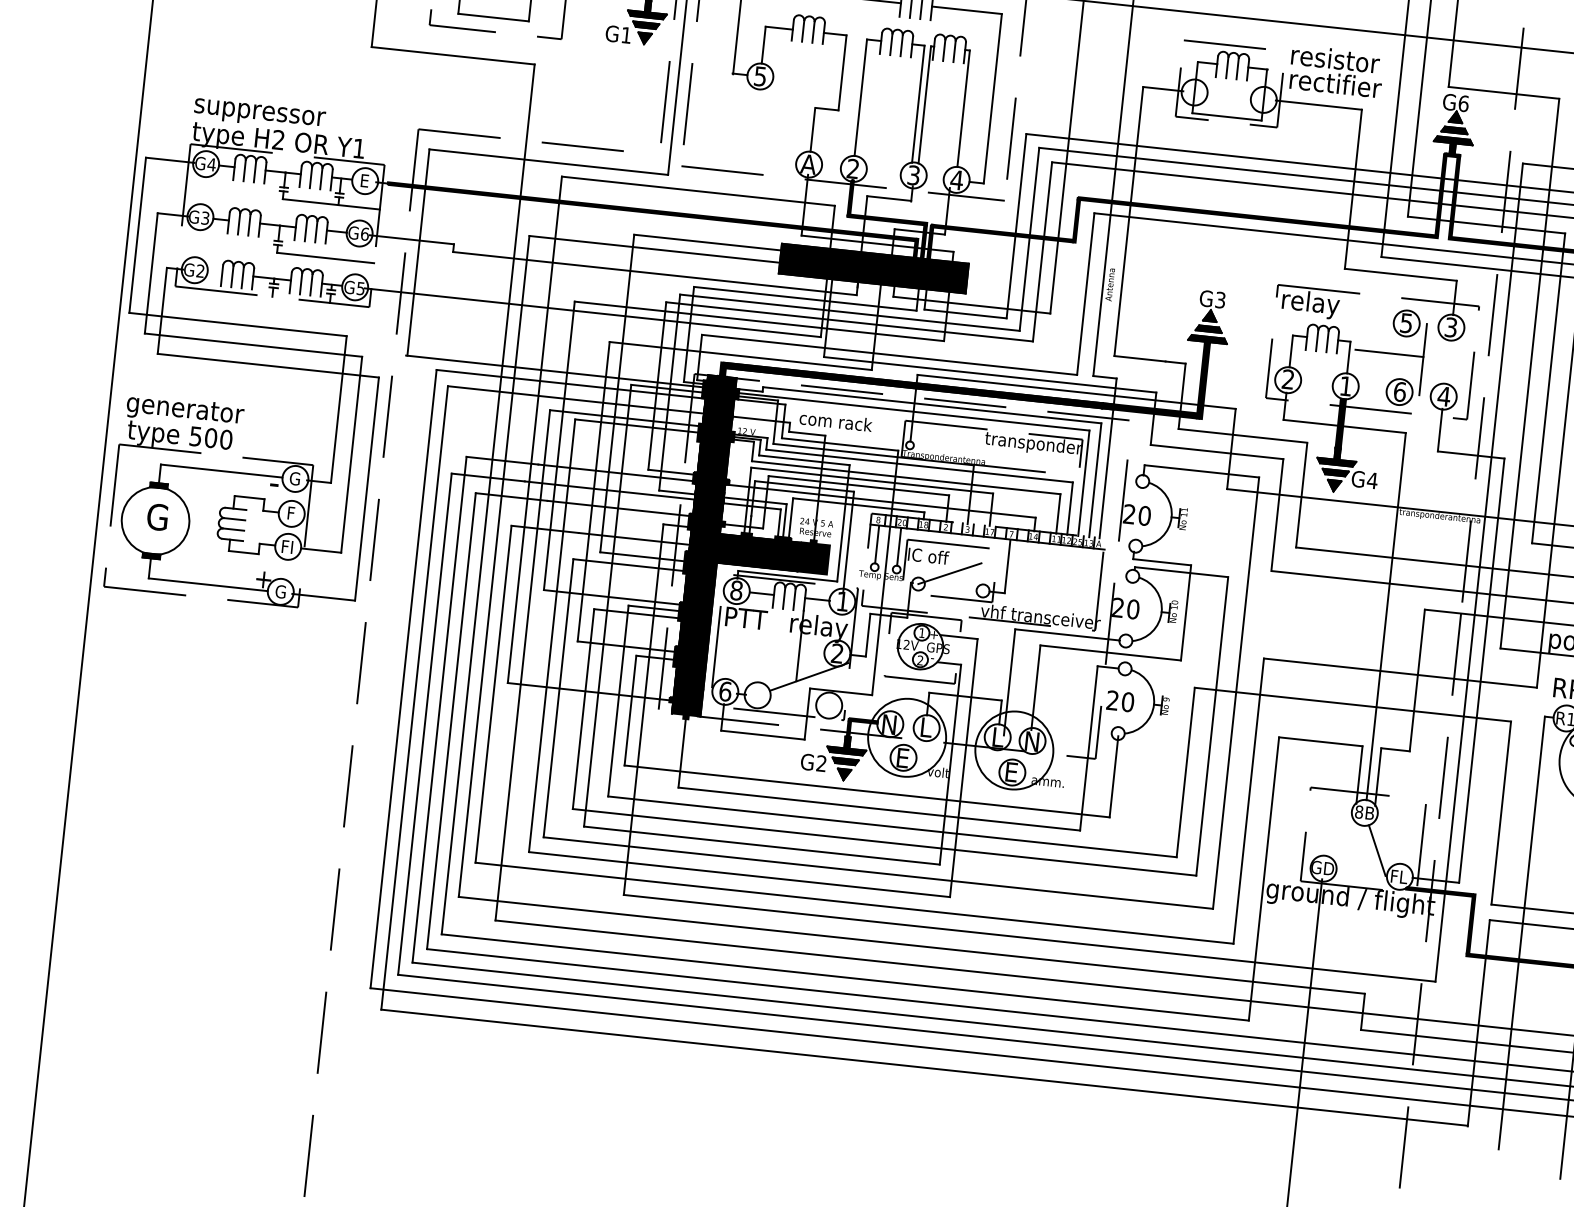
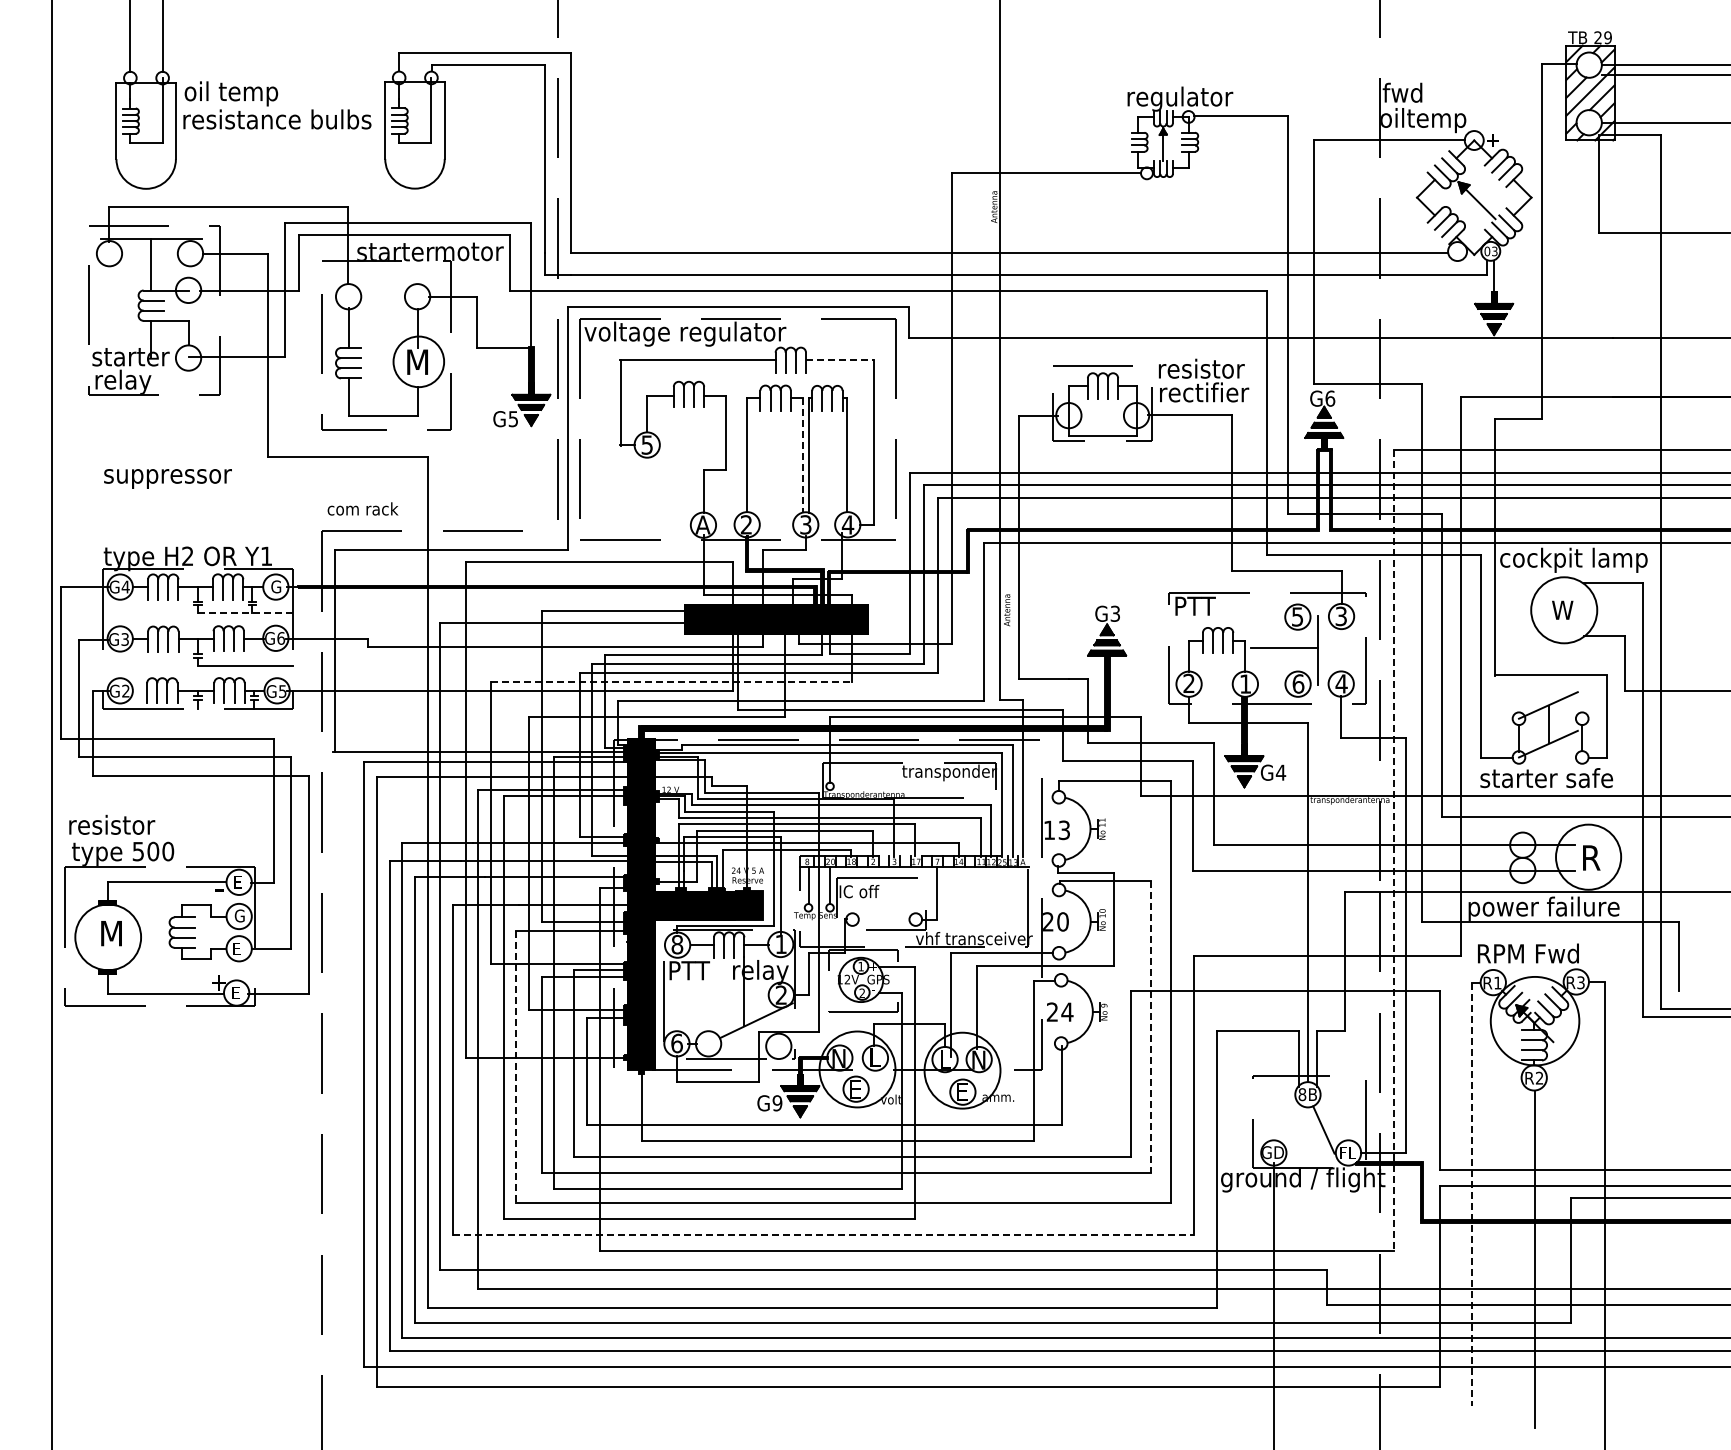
line: (967, 10) -> (840, 359), solid -> dashed
text: (625, 35) -> (512, 419), G1 -> G5
line: (917, 105) -> (802, 456), solid -> dashed
text: (259, 114) -> (167, 478), moved
text: (365, 180) -> (276, 586), E -> G
line: (332, 204) -> (246, 613), solid -> dashed
text: (1310, 304) -> (1202, 608), relay -> PTT
line: (759, 320) -> (671, 681), solid -> dashed
text: (185, 409) -> (125, 826), generator -> resistor
text: (835, 421) -> (362, 508), moved
text: (294, 478) -> (238, 881), G -> E
text: (292, 512) -> (239, 915), F -> G
text: (1136, 515) -> (1056, 830), 20 -> 13
text: (158, 517) -> (110, 933), G -> M
text: (288, 546) -> (239, 948), FI -> E
line: (949, 573) -> (881, 906), removed
line: (1478, 573) -> (1393, 851), solid -> dashed
text: (280, 591) -> (236, 992), G -> E
line: (558, 698) -> (516, 1067), solid -> dashed
text: (1128, 701) -> (1067, 1011), 20 -> 24
line: (1212, 726) -> (1151, 1026), solid -> dashed
text: (821, 763) -> (777, 1103), G2 -> G9
line: (854, 902) -> (823, 1234), solid -> dashed
line: (1522, 932) -> (1472, 1194), solid -> dashed

